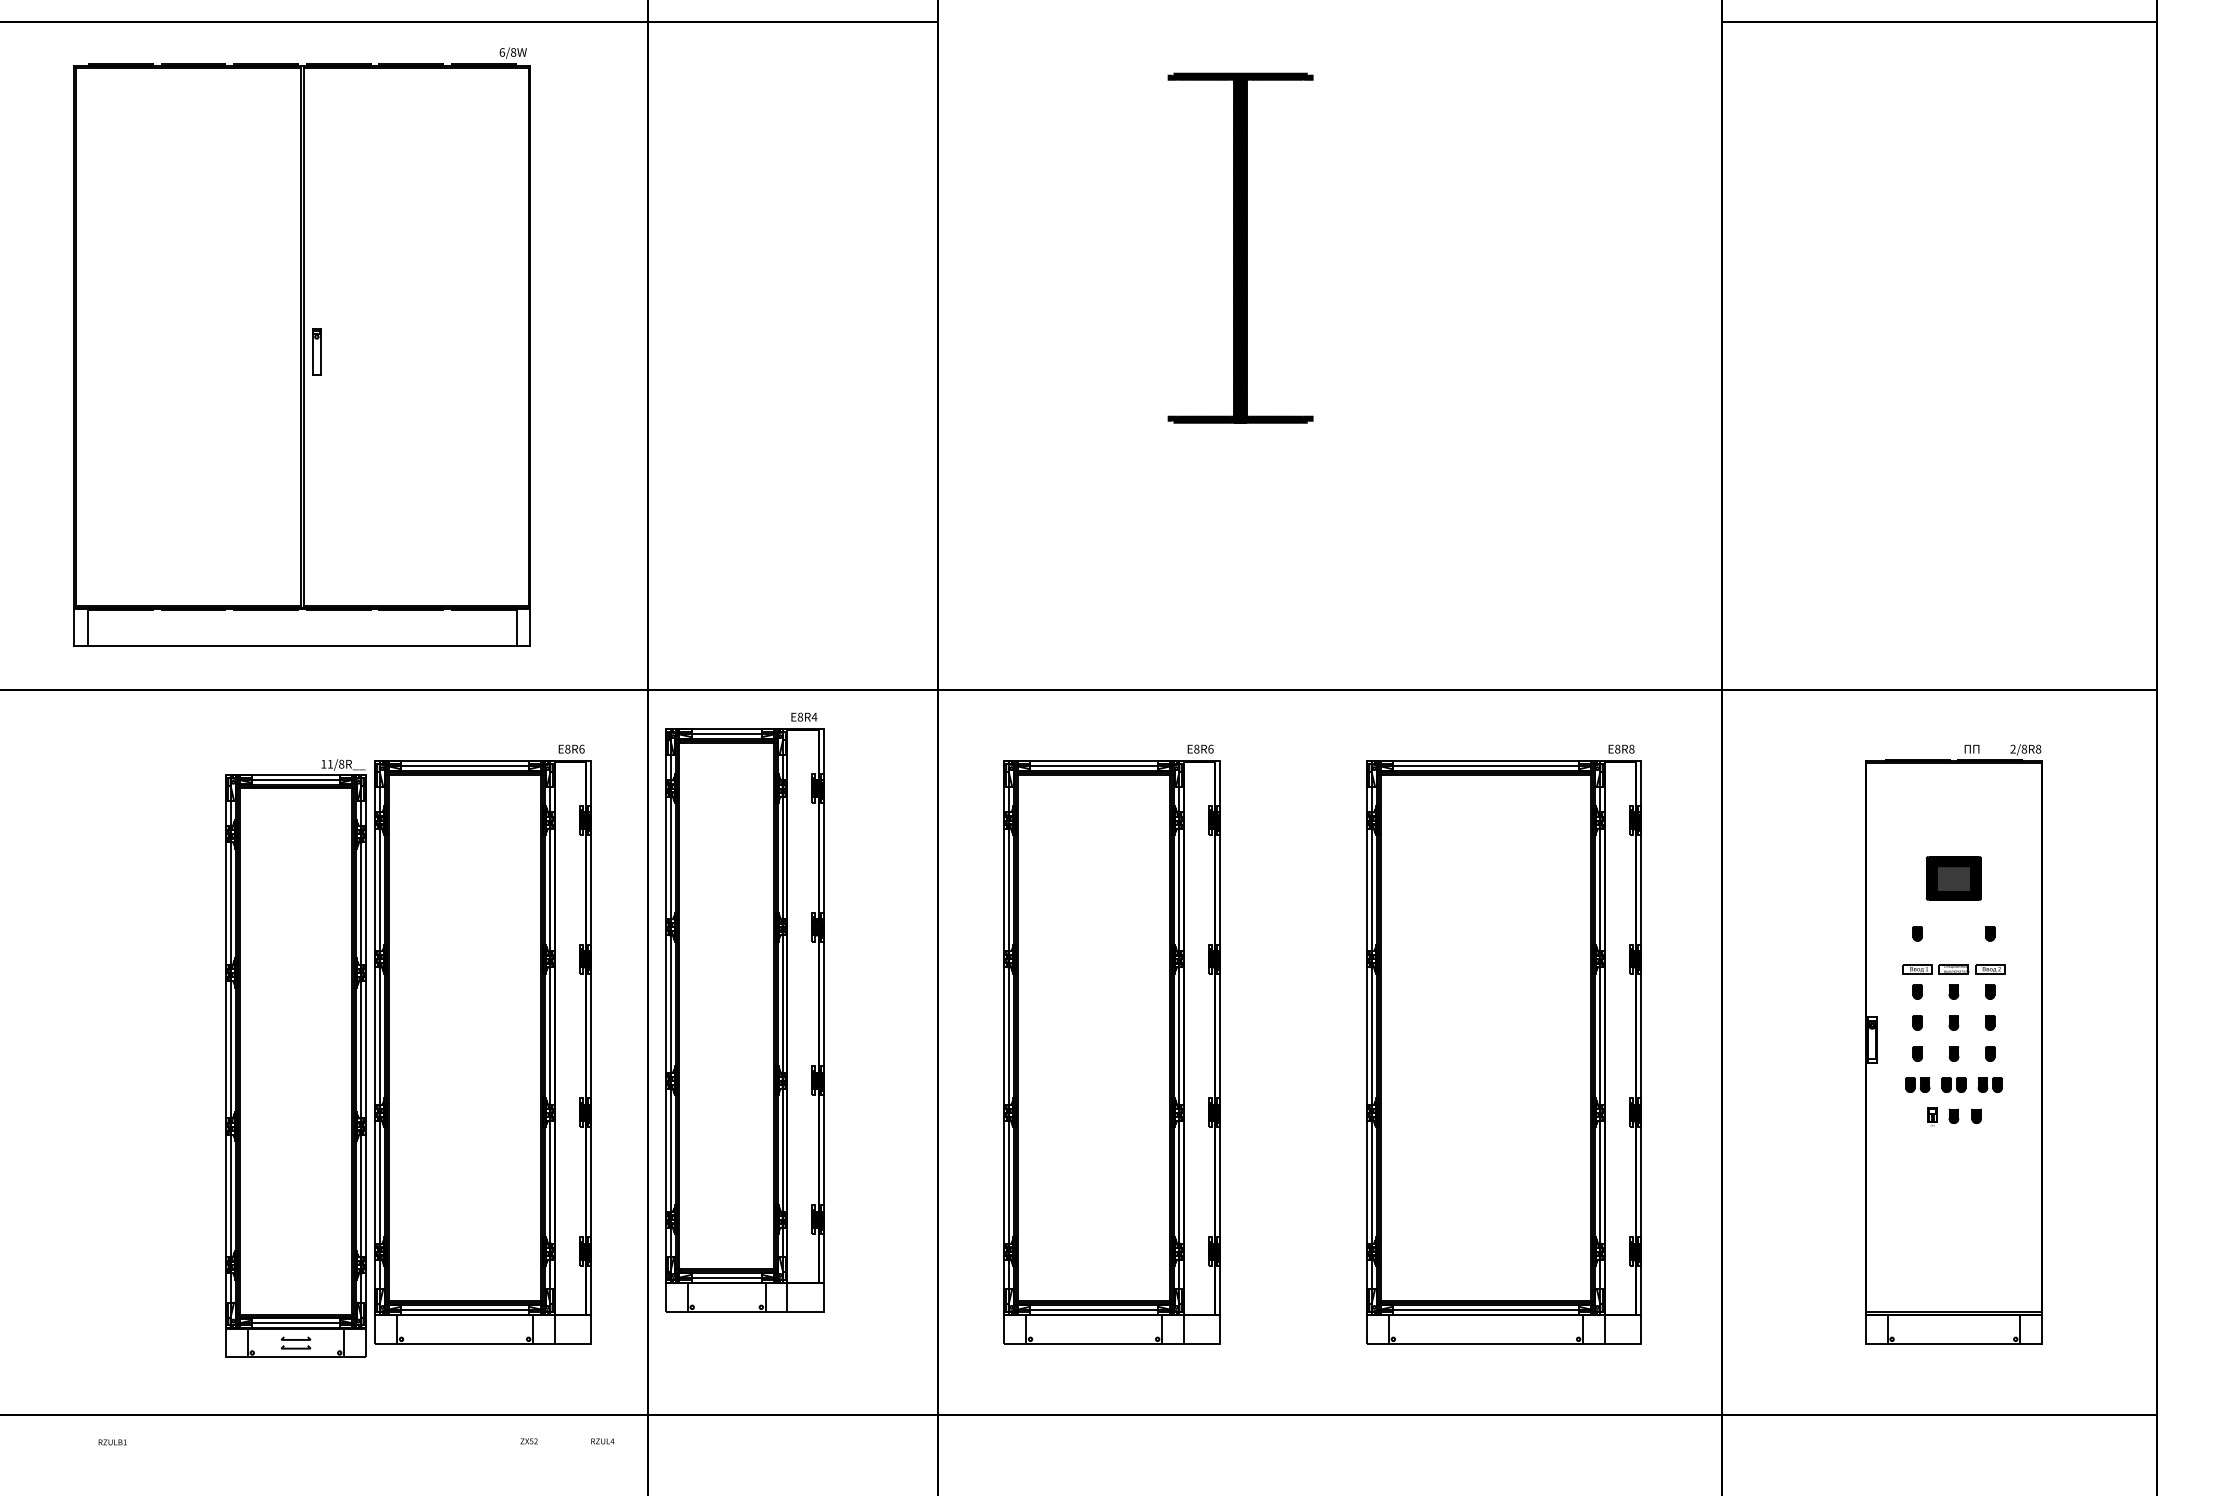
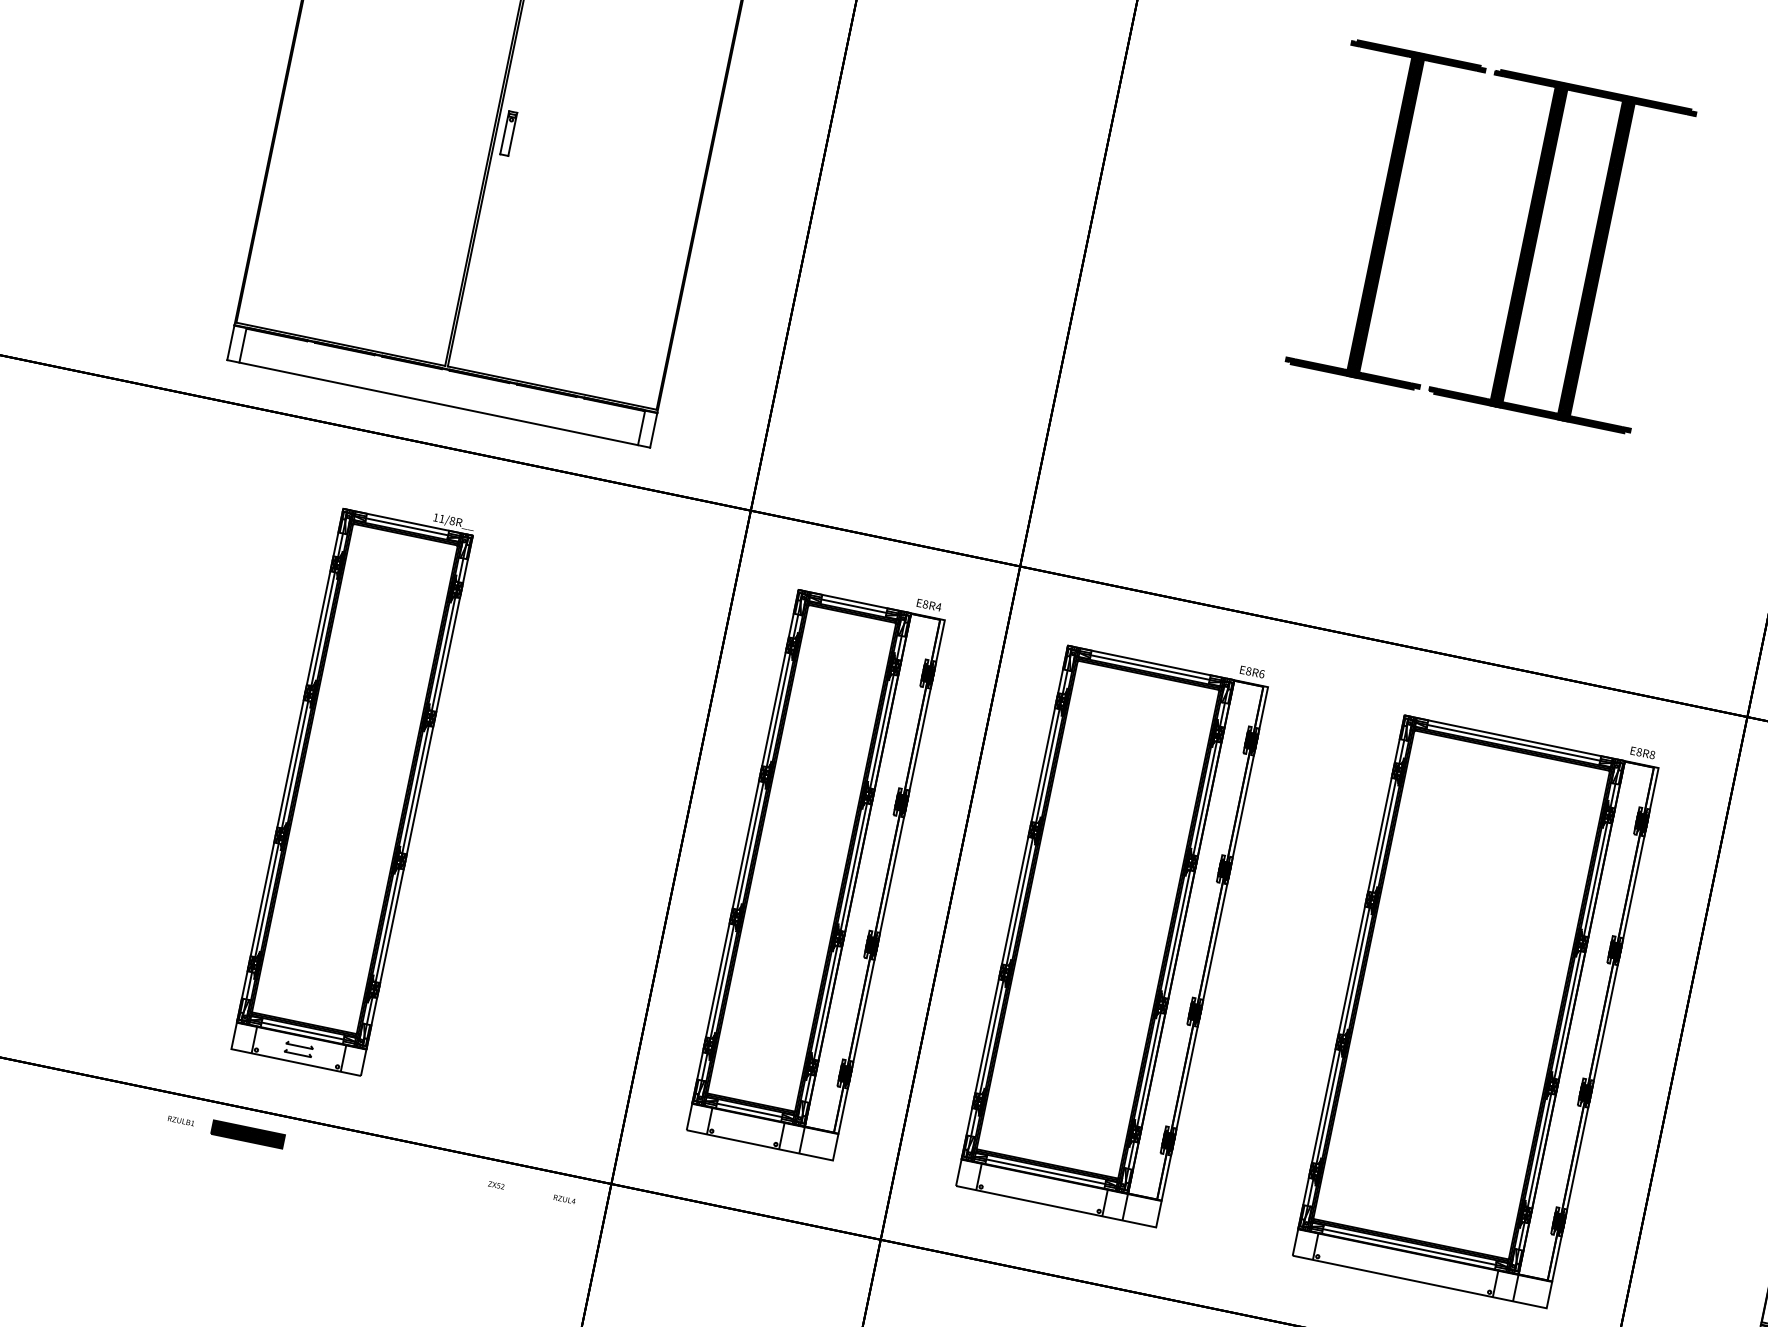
part: (1431, 247) -> (1562, 250), added
part: (744, 1012) -> (816, 867), moved
part: (482, 1044) -> (529, 808), removed
part: (261, 1441) -> (247, 1133), added
text: (112, 1442) -> (181, 1121), moved

